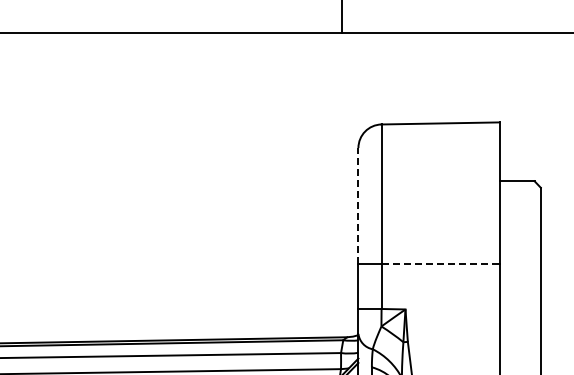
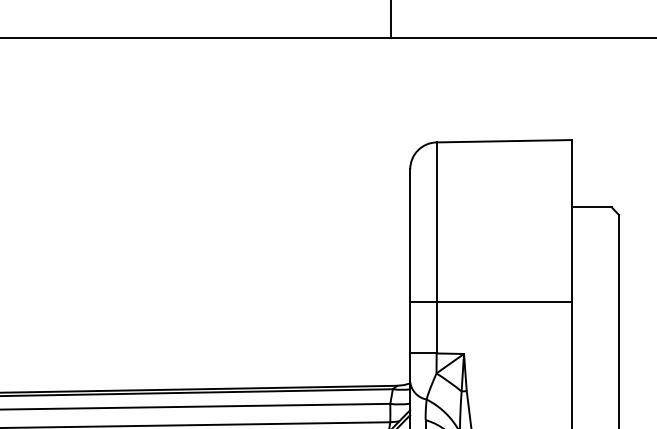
line: (358, 205) -> (410, 235), dashed -> solid
line: (441, 263) -> (505, 301), dashed -> solid

